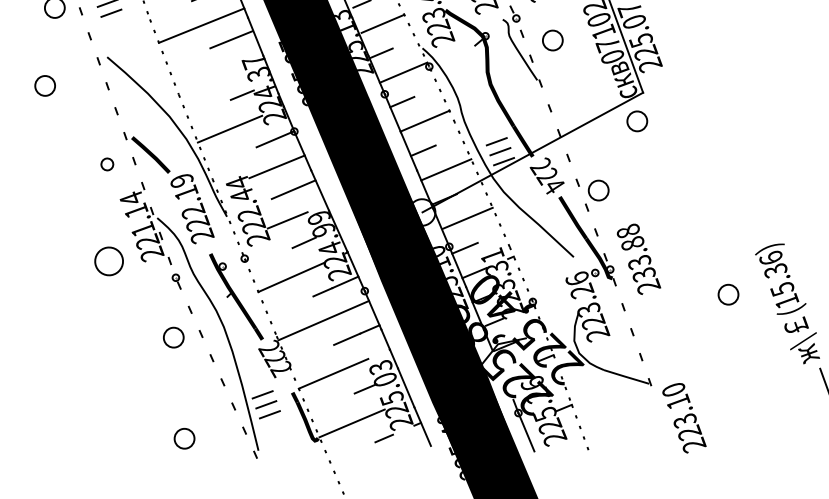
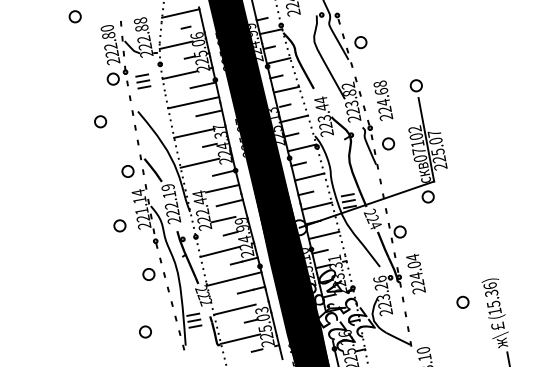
line: (211, 77) -> (194, 132), added
circle: (106, 164) -> (127, 171), size x1.67
text: (636, 253) -> (415, 270), 233.88 -> 224.04
circle: (108, 260) -> (119, 225), size x0.71

